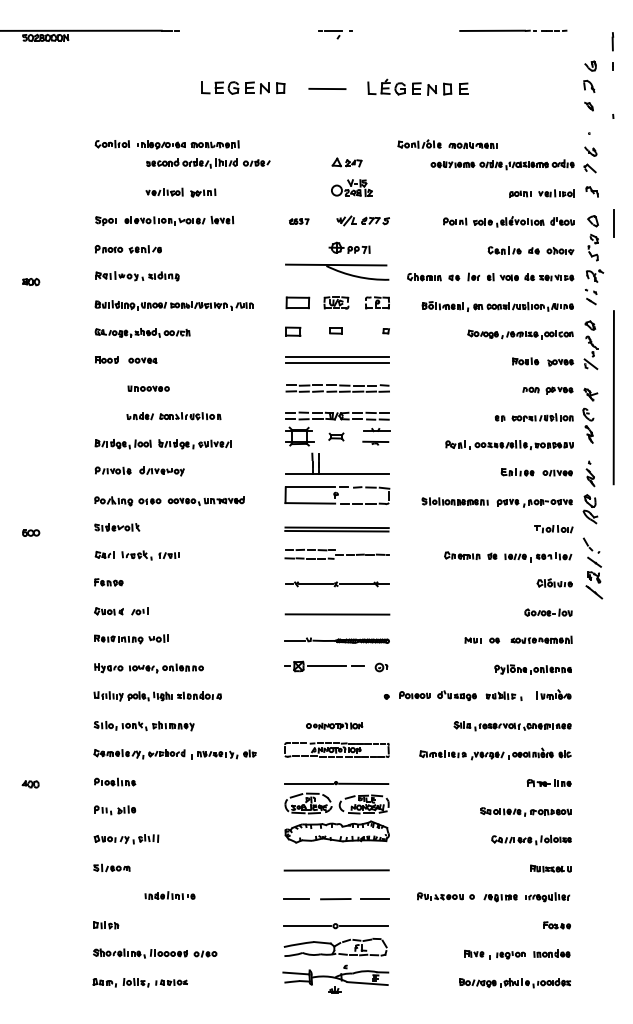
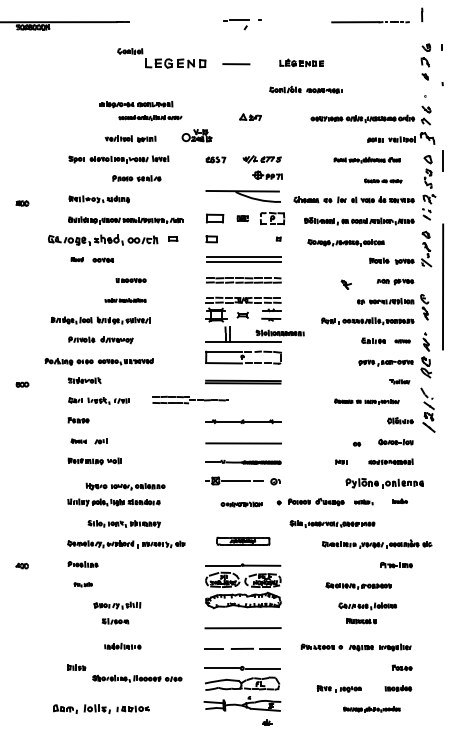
part: (335, 34) -> (242, 24), size x1.6
line: (612, 41) -> (421, 14), moved
part: (417, 86) -> (301, 62), size x0.6
part: (111, 144) -> (129, 51), moved
part: (447, 144) -> (305, 89), moved
part: (208, 163) -> (150, 117), size x0.7
part: (351, 187) -> (196, 135), moved
part: (591, 191) -> (426, 138), size x1.6
part: (299, 221) -> (216, 159), size x1.4
part: (508, 221) -> (367, 159), size x0.7
part: (349, 247) -> (267, 175), moved
part: (127, 249) -> (136, 178), moved
part: (530, 250) -> (382, 180), size x0.6
part: (336, 302) -> (242, 218), size x0.6
part: (377, 302) -> (272, 218), size x1.4
part: (335, 330) -> (172, 238), moved
part: (142, 332) -> (102, 239), size x1.6
part: (520, 334) -> (346, 242), moved
part: (106, 359) -> (76, 259), size x0.7
part: (148, 388) -> (131, 280), moved
part: (590, 394) -> (346, 284), moved
part: (173, 416) -> (125, 300), size x0.6
part: (162, 444) -> (100, 320), moved
part: (557, 472) -> (402, 340), size x0.7
part: (169, 501) -> (99, 361), moved
part: (454, 501) -> (279, 333), moved
part: (553, 529) -> (399, 382), size x0.7
part: (336, 553) -> (190, 399), moved
part: (508, 556) -> (367, 401), size x0.7
part: (108, 611) -> (78, 441), size x0.7
part: (494, 640) -> (356, 444), moved
part: (148, 668) -> (125, 486), moved
part: (532, 669) -> (384, 483), size x1.4
part: (553, 694) -> (399, 501), size x0.6
part: (503, 695) -> (363, 501), size x0.7
part: (334, 725) -> (241, 504), moved
part: (143, 726) -> (123, 524), moved
part: (512, 726) -> (332, 524), moved
part: (336, 749) -> (242, 540), size x0.7
part: (495, 753) -> (377, 543), moved
part: (115, 810) -> (83, 584), size x0.6
part: (525, 811) -> (358, 585), moved
part: (126, 839) -> (117, 605), moved
part: (531, 839) -> (367, 605), moved
part: (111, 867) -> (115, 621), moved
part: (550, 868) -> (361, 621), moved
part: (155, 953) -> (137, 678), moved
part: (494, 954) -> (338, 688), moved
part: (139, 982) -> (100, 709), size x1.4
part: (515, 983) -> (372, 709), size x0.7
part: (334, 989) -> (266, 722), moved

